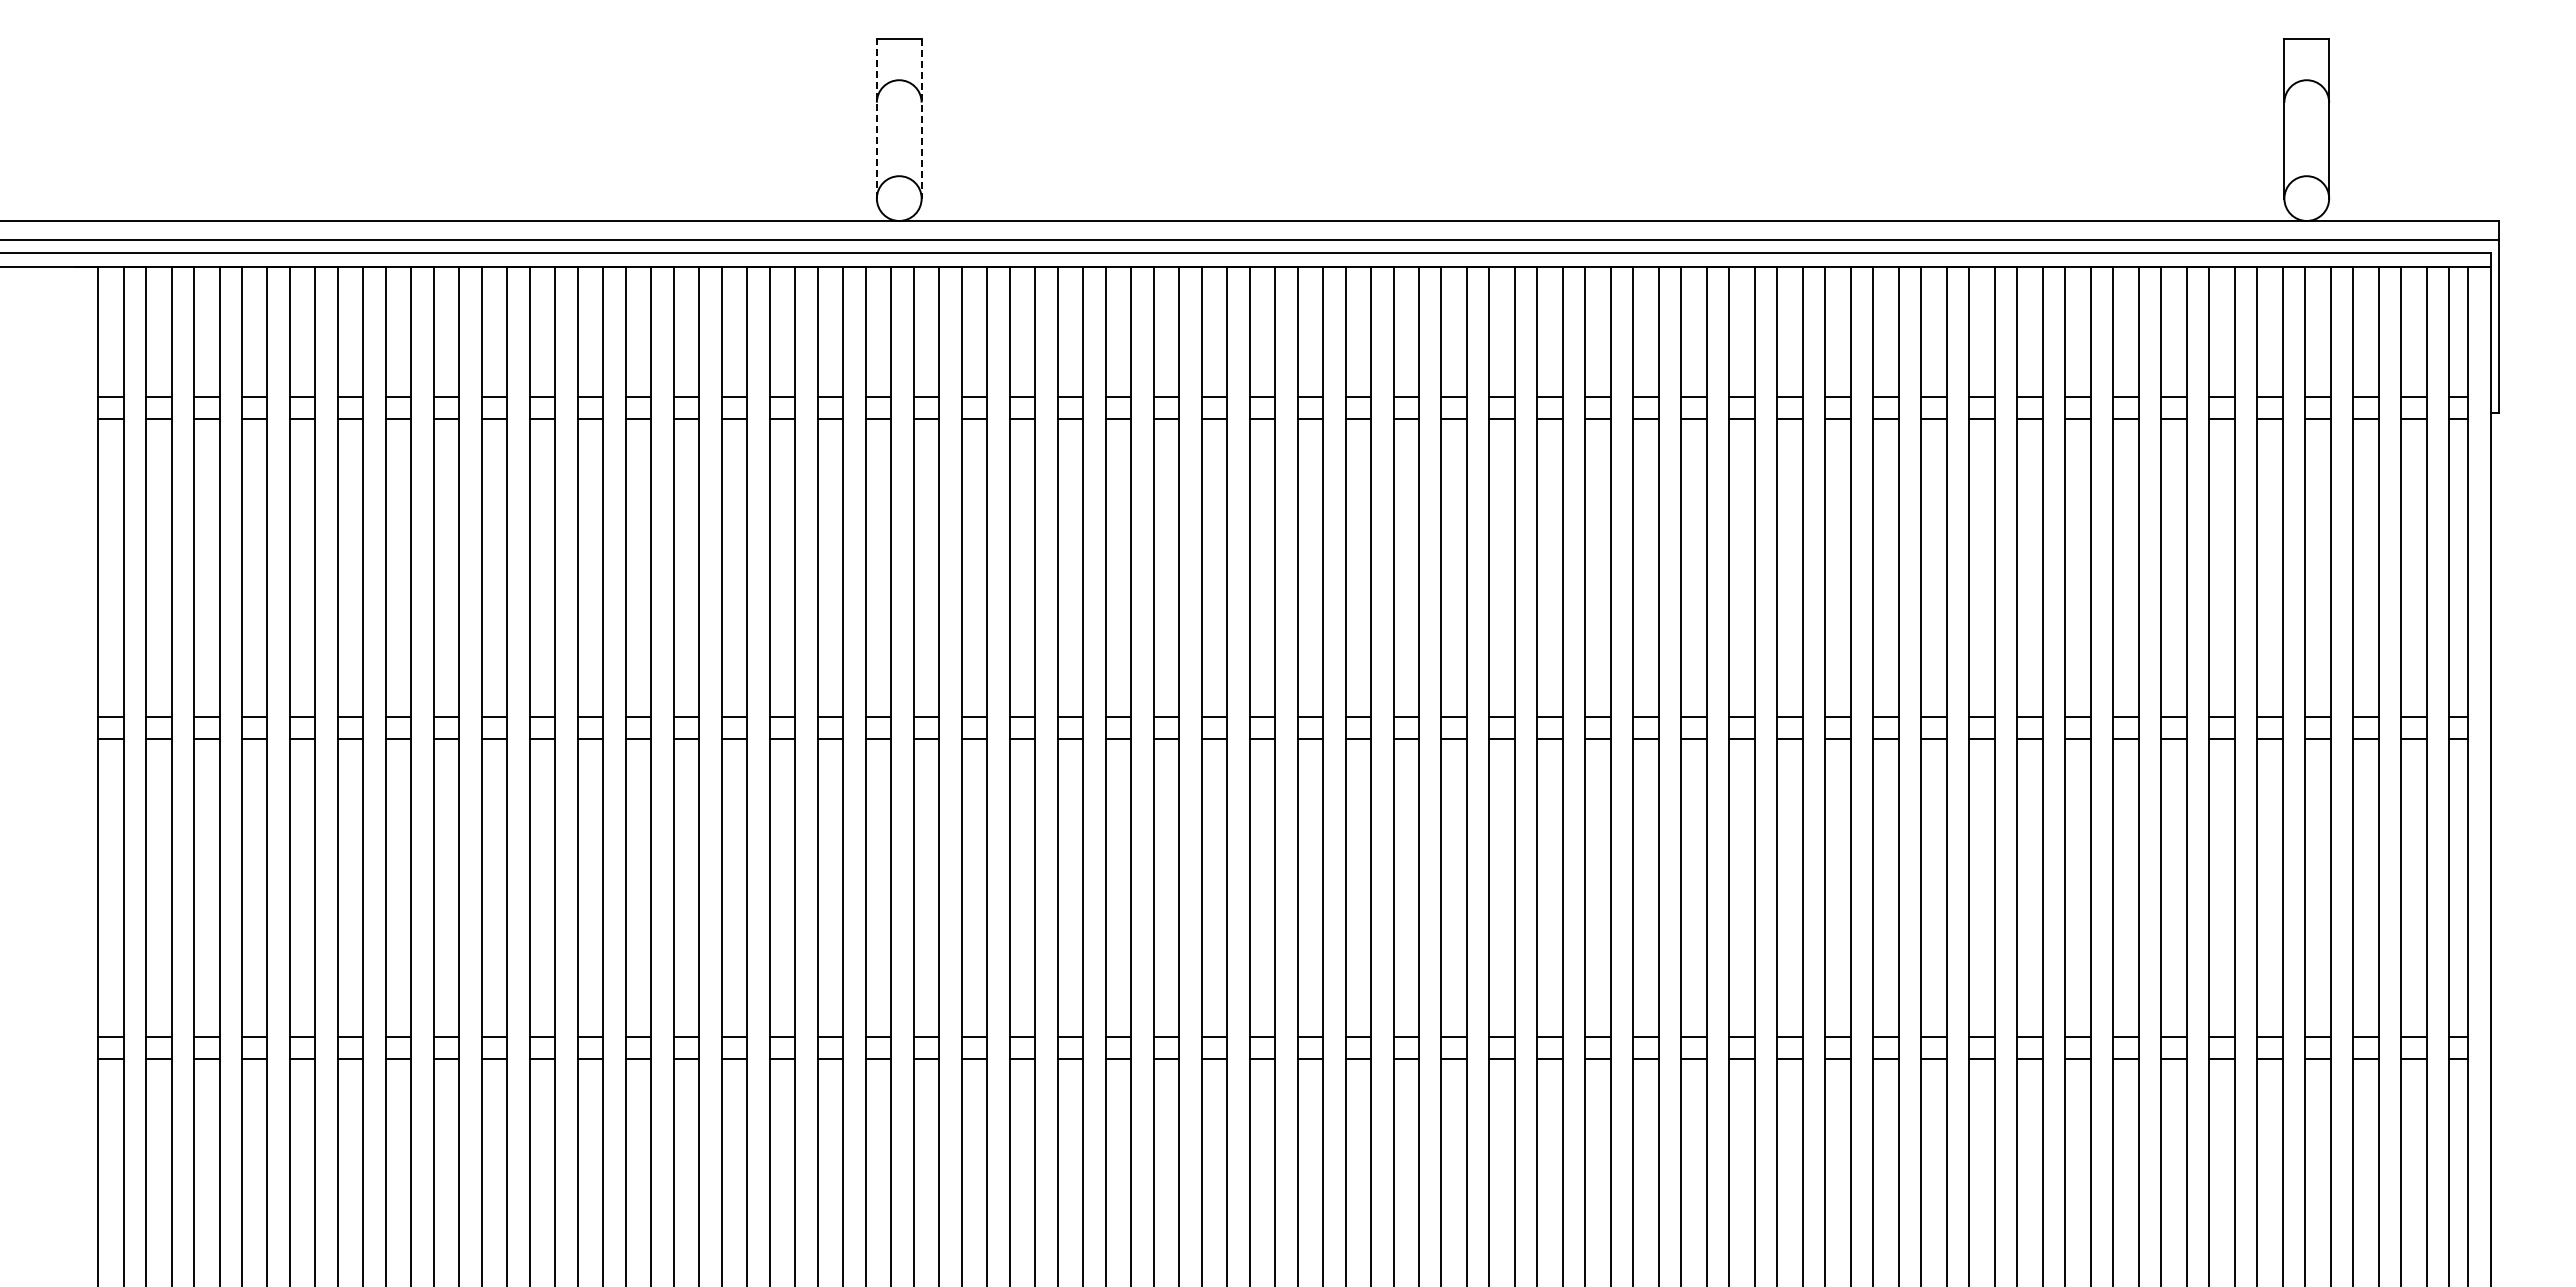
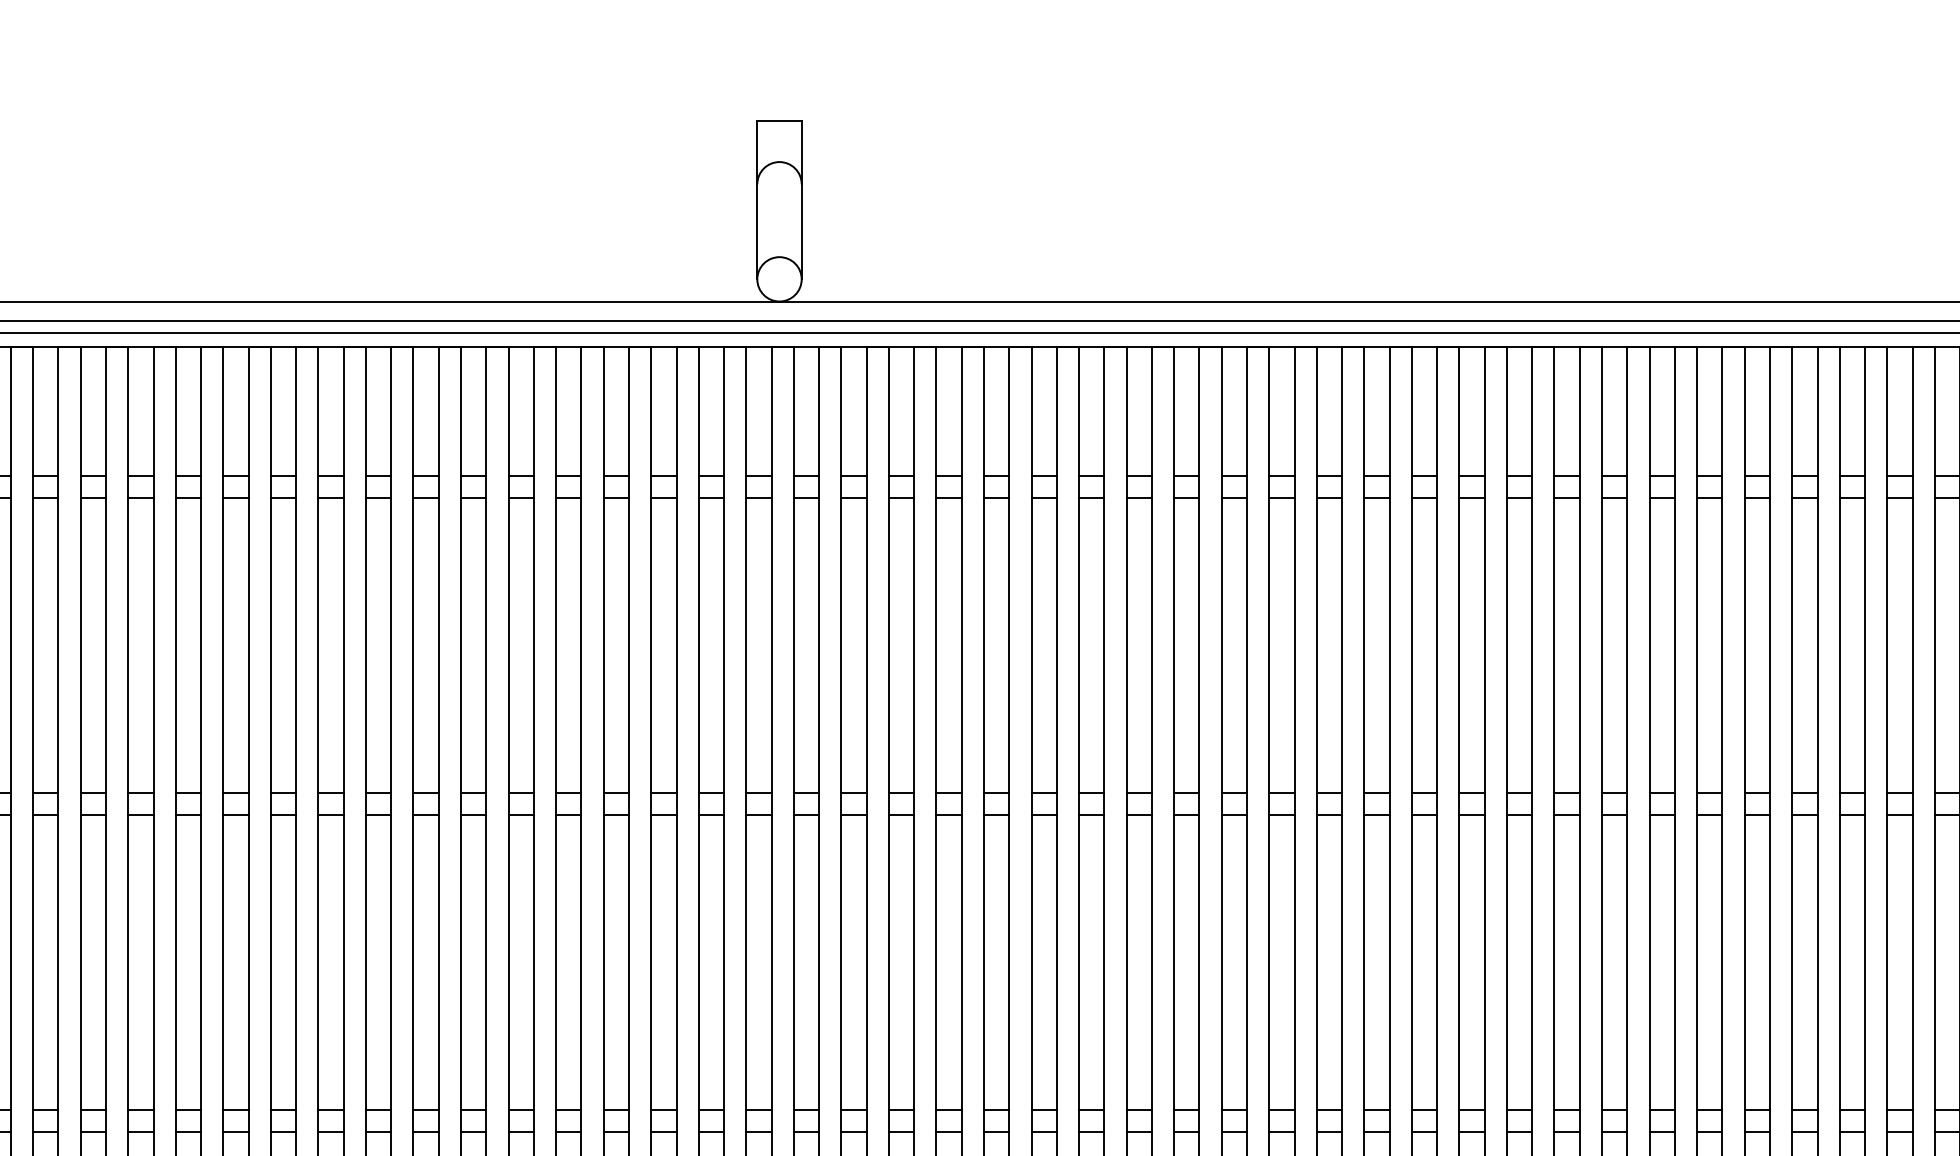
line: (876, 118) -> (756, 199), dashed -> solid
line: (921, 118) -> (801, 199), dashed -> solid

